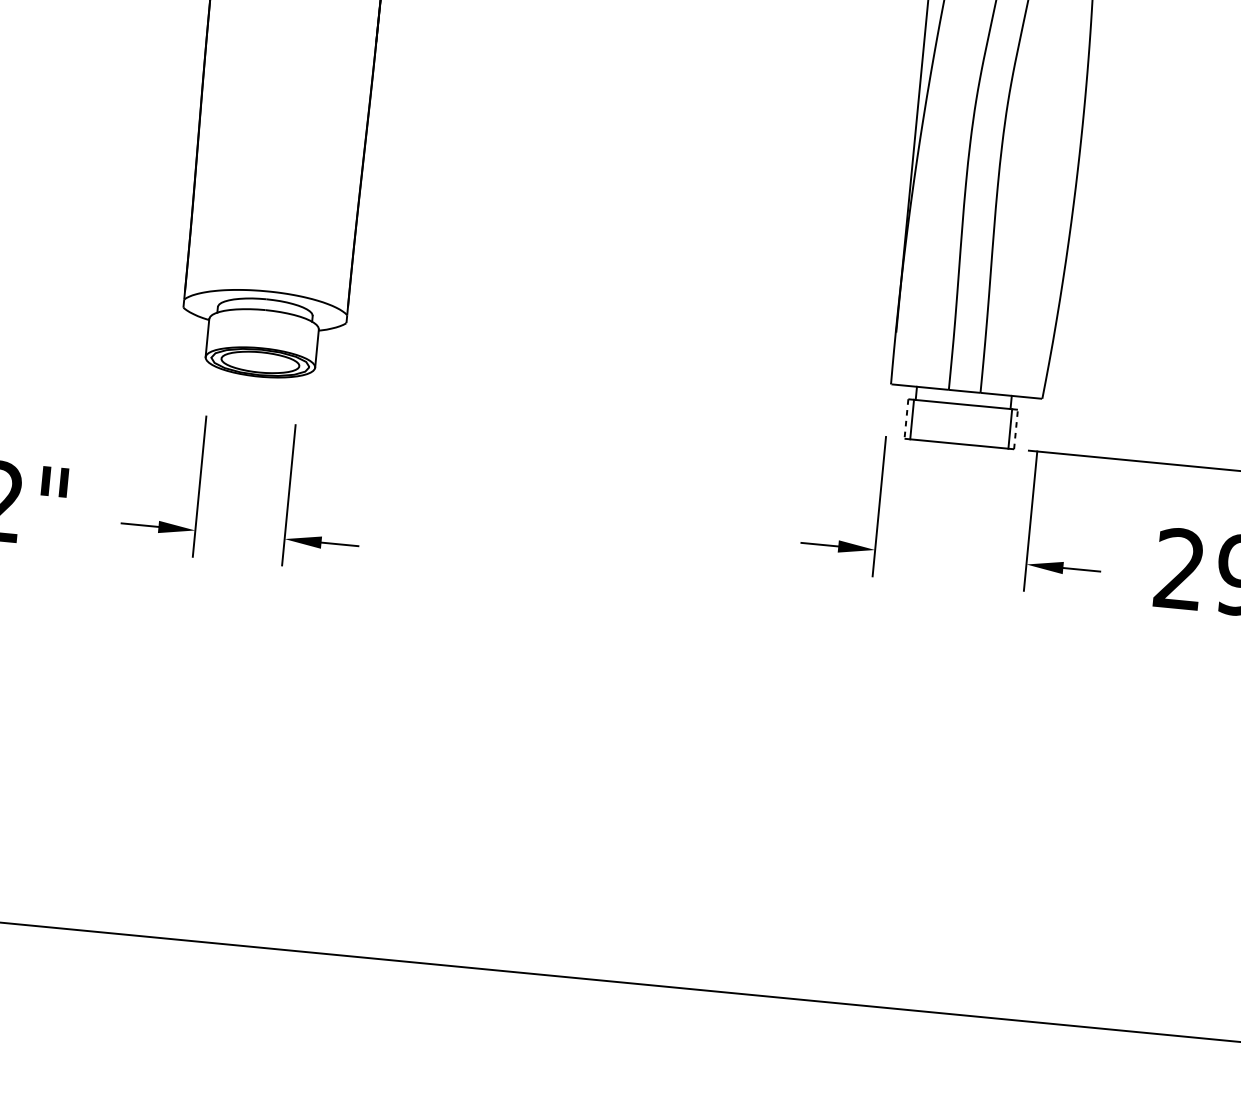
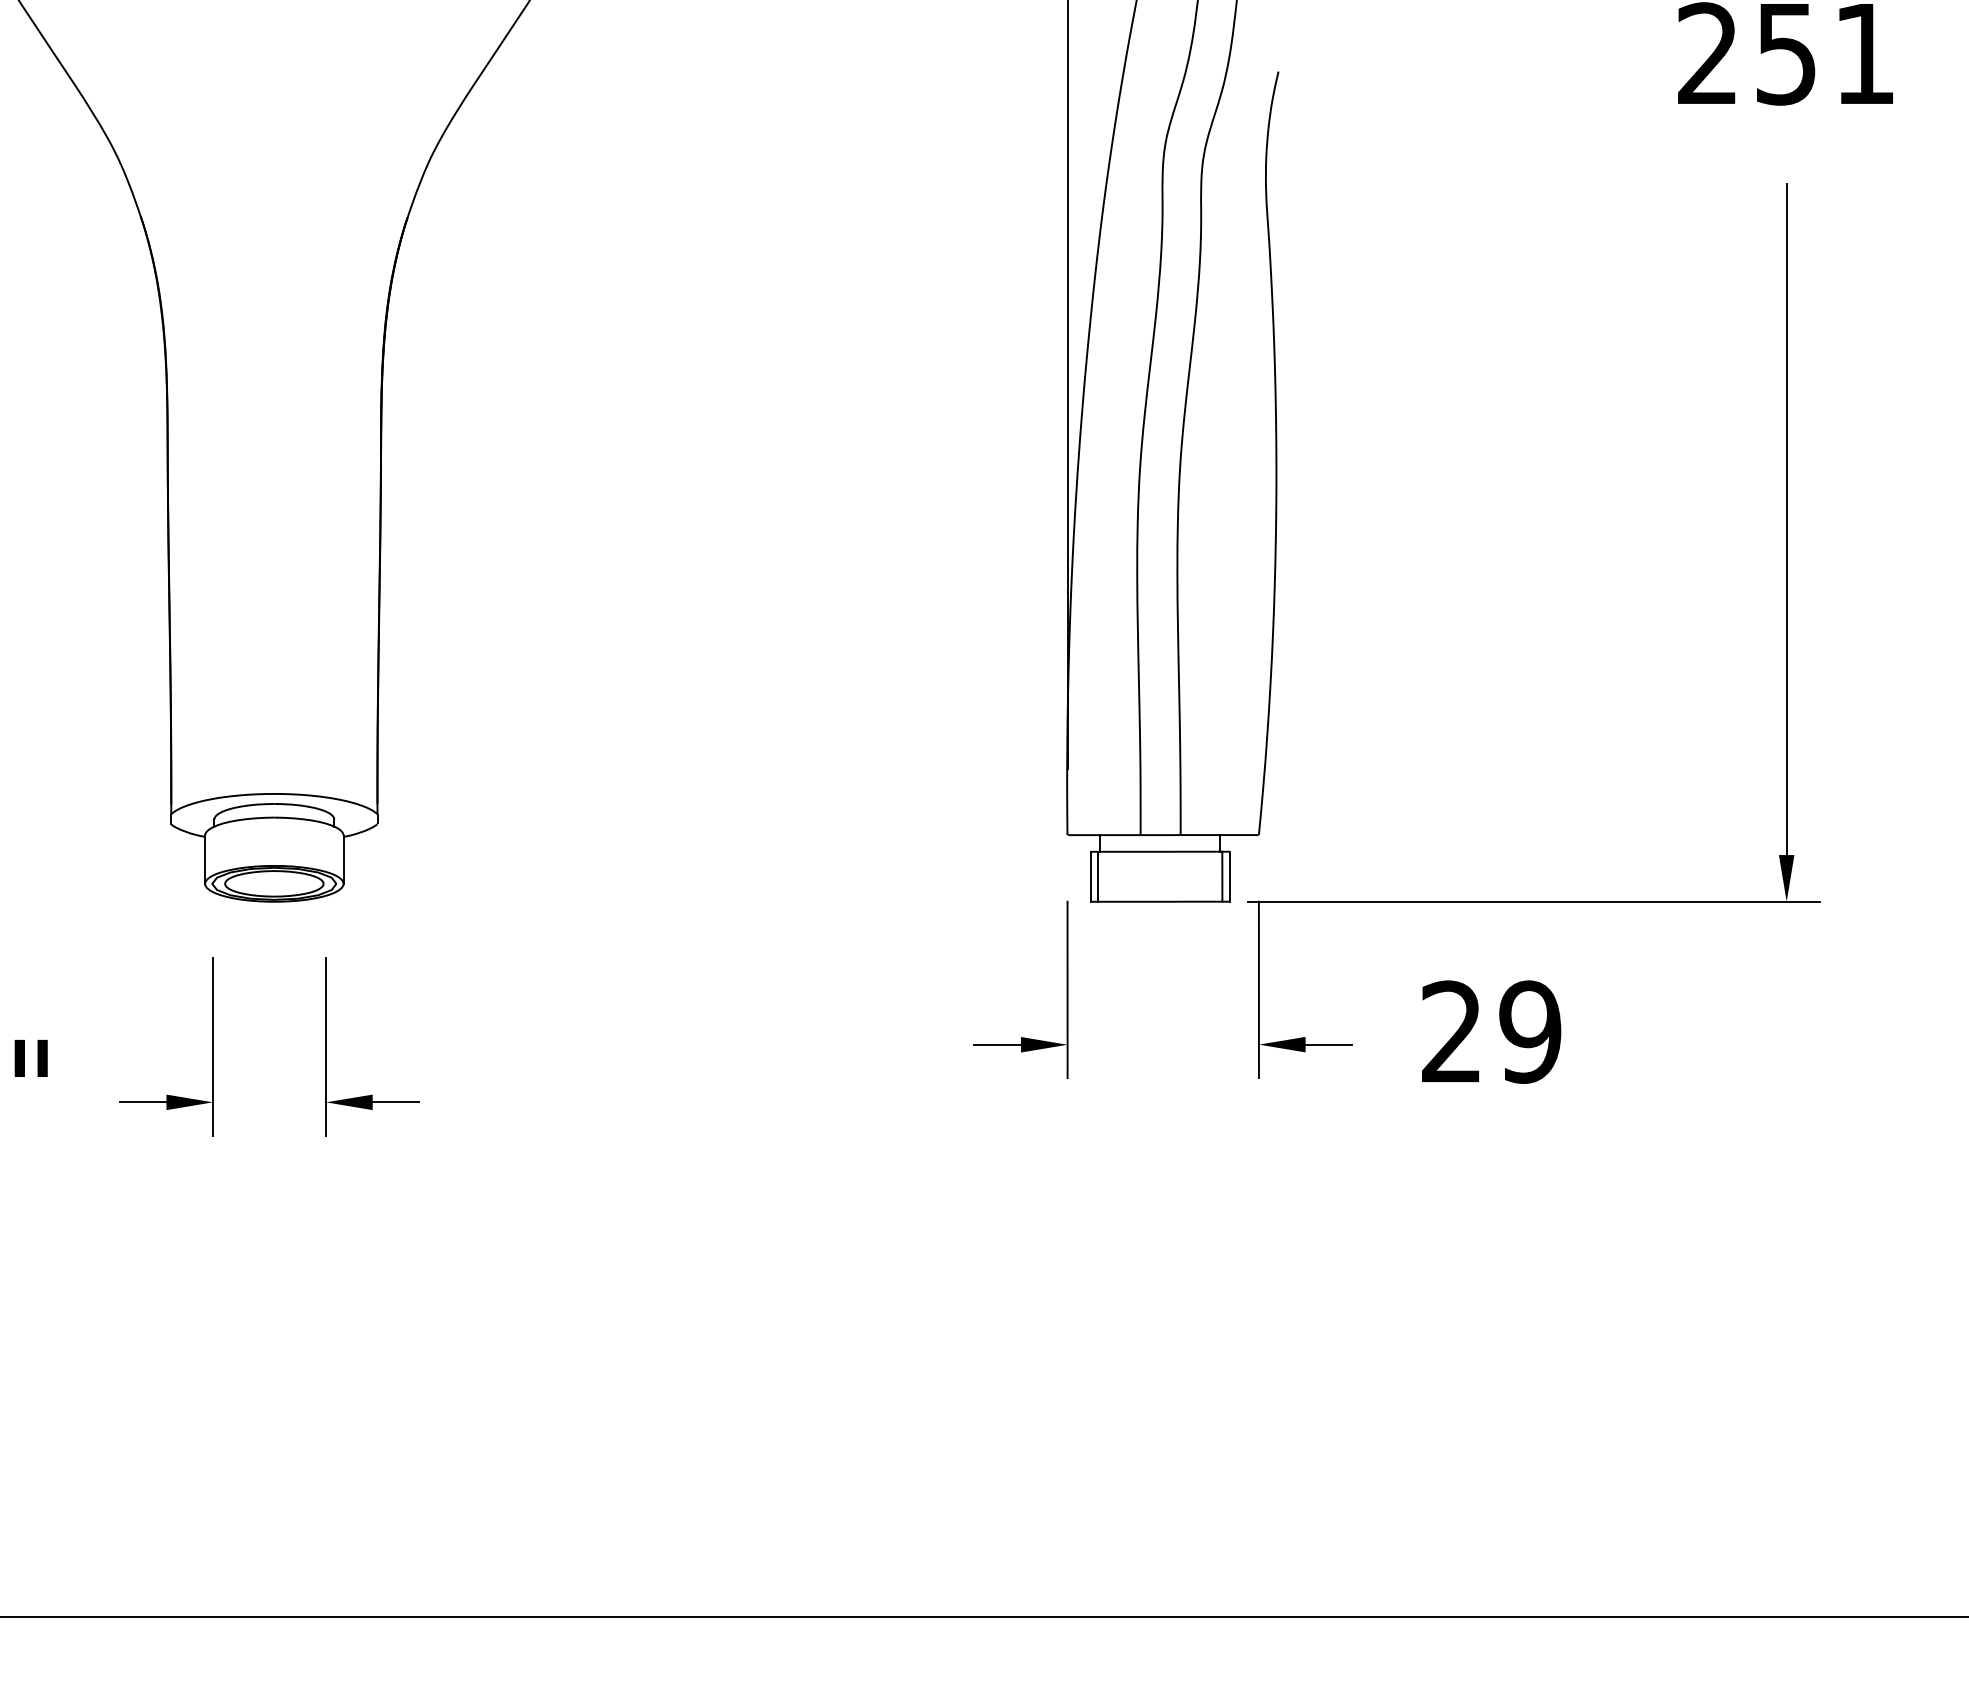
line: (906, 418) -> (1090, 876), dashed -> solid
line: (1015, 429) -> (1229, 876), dashed -> solid

